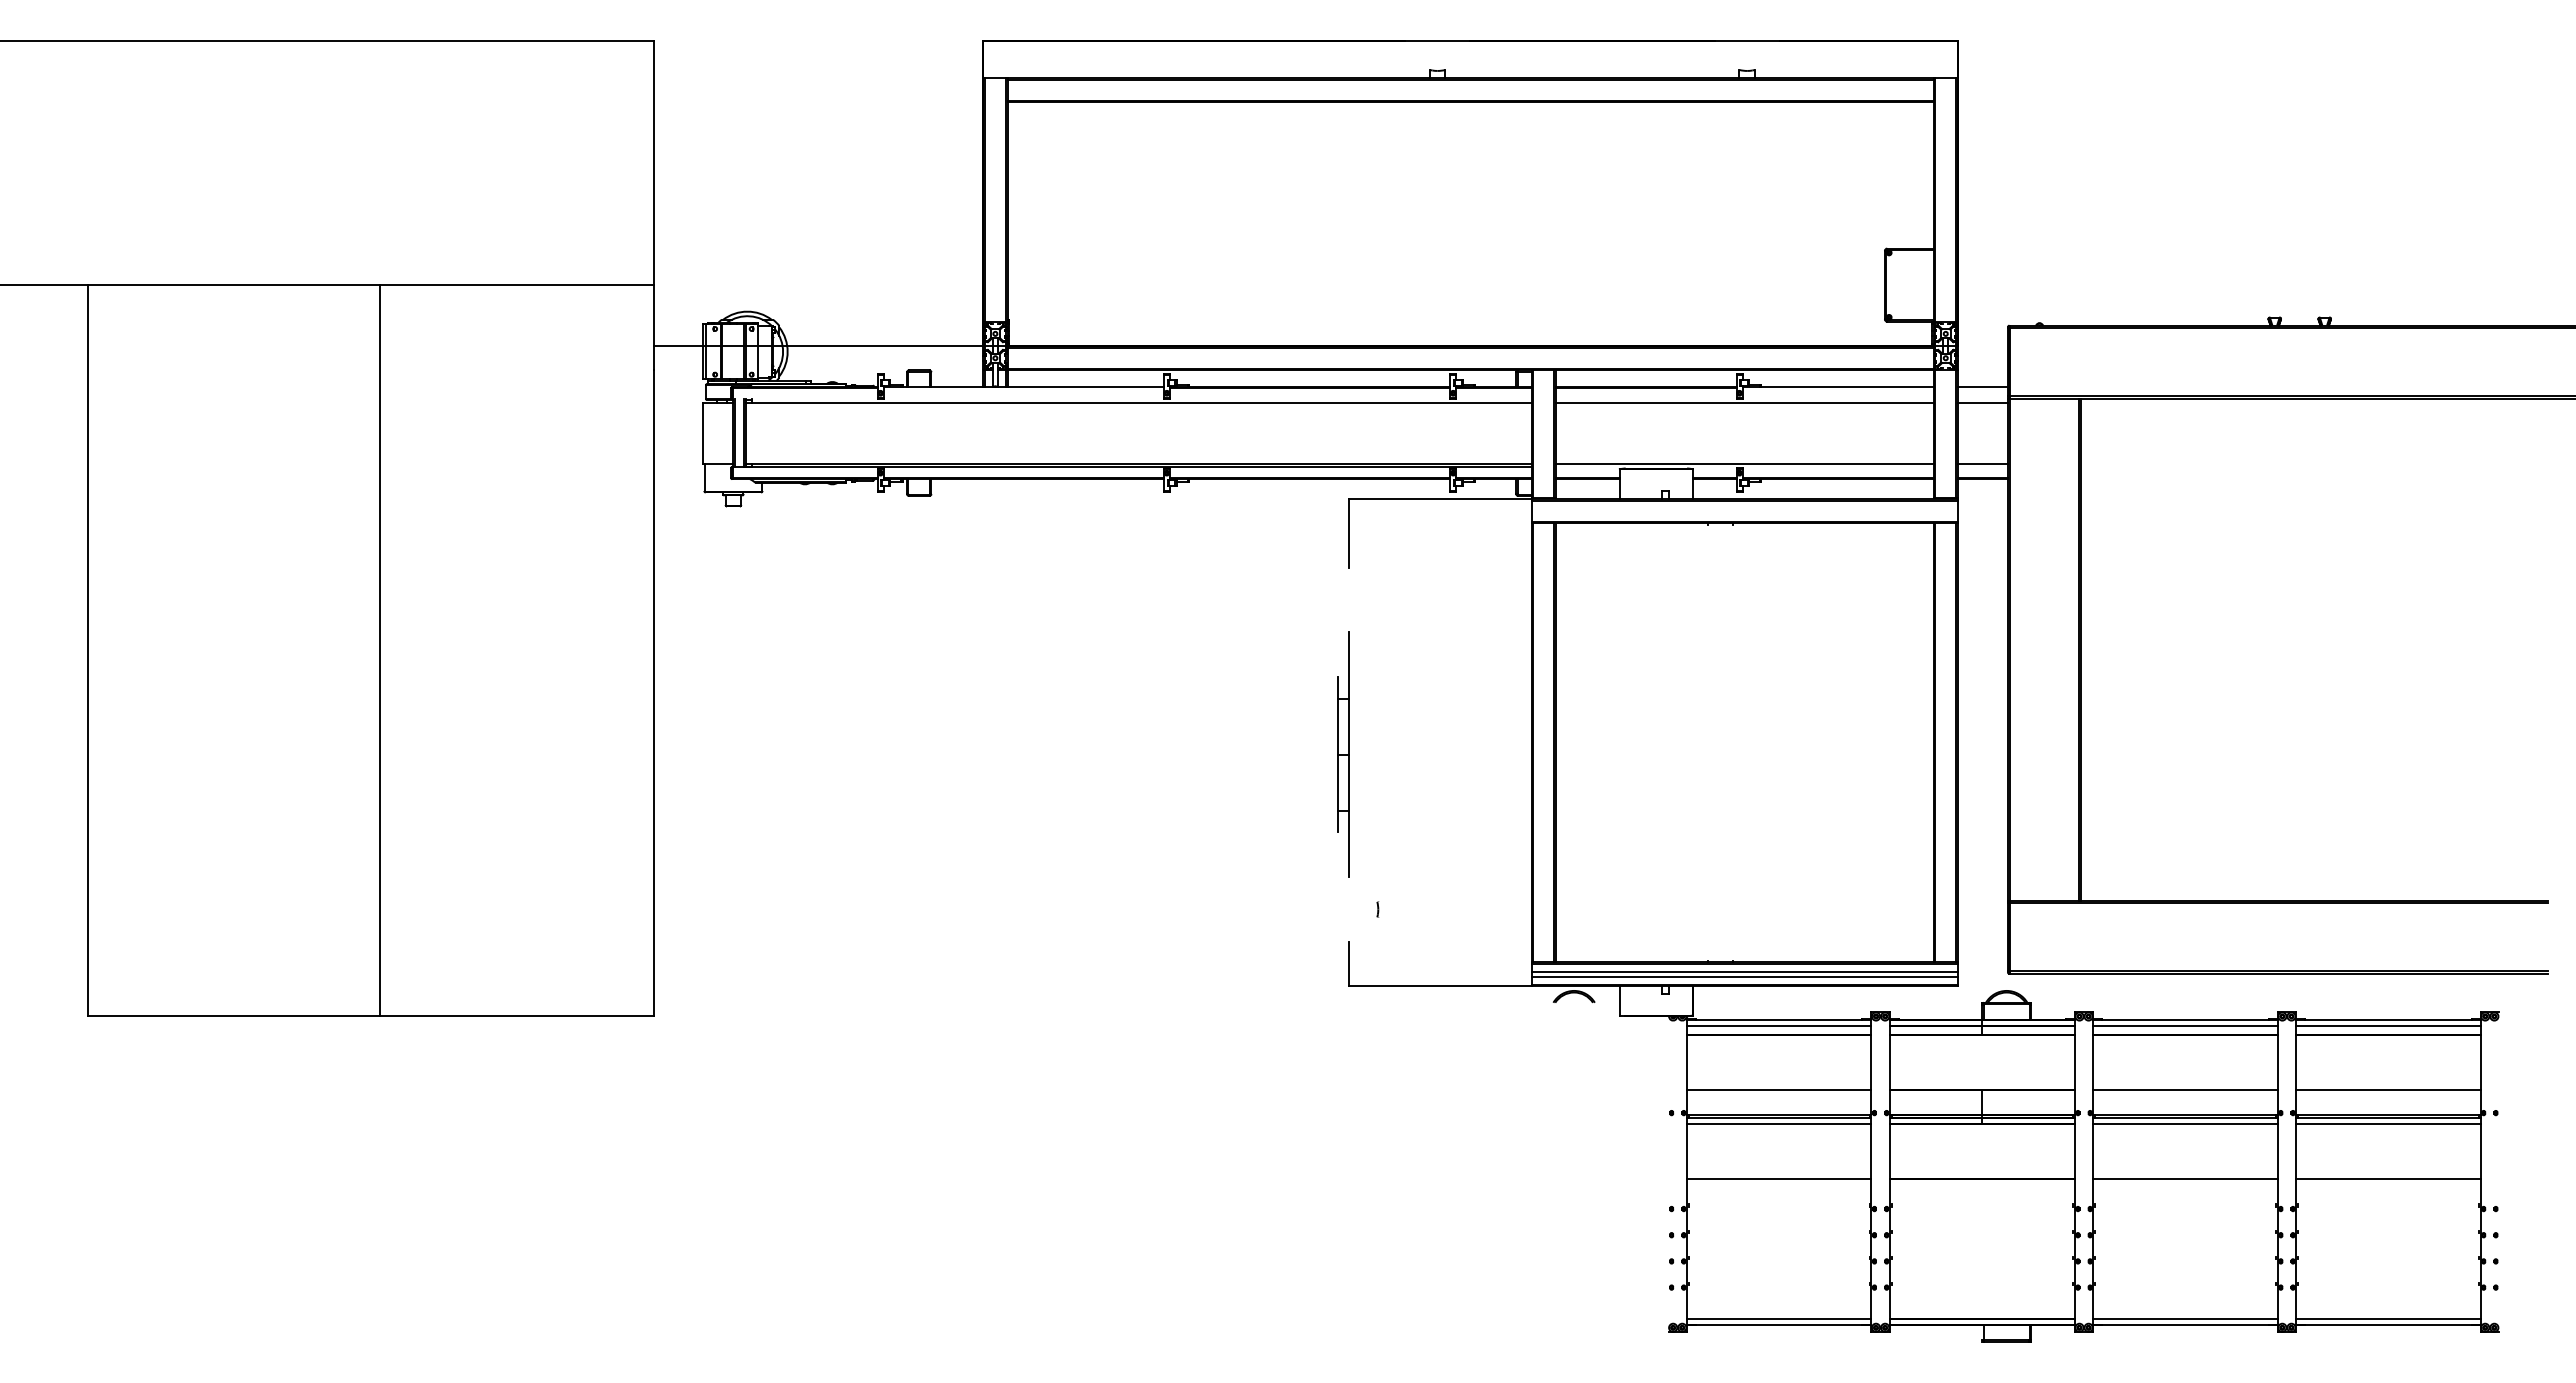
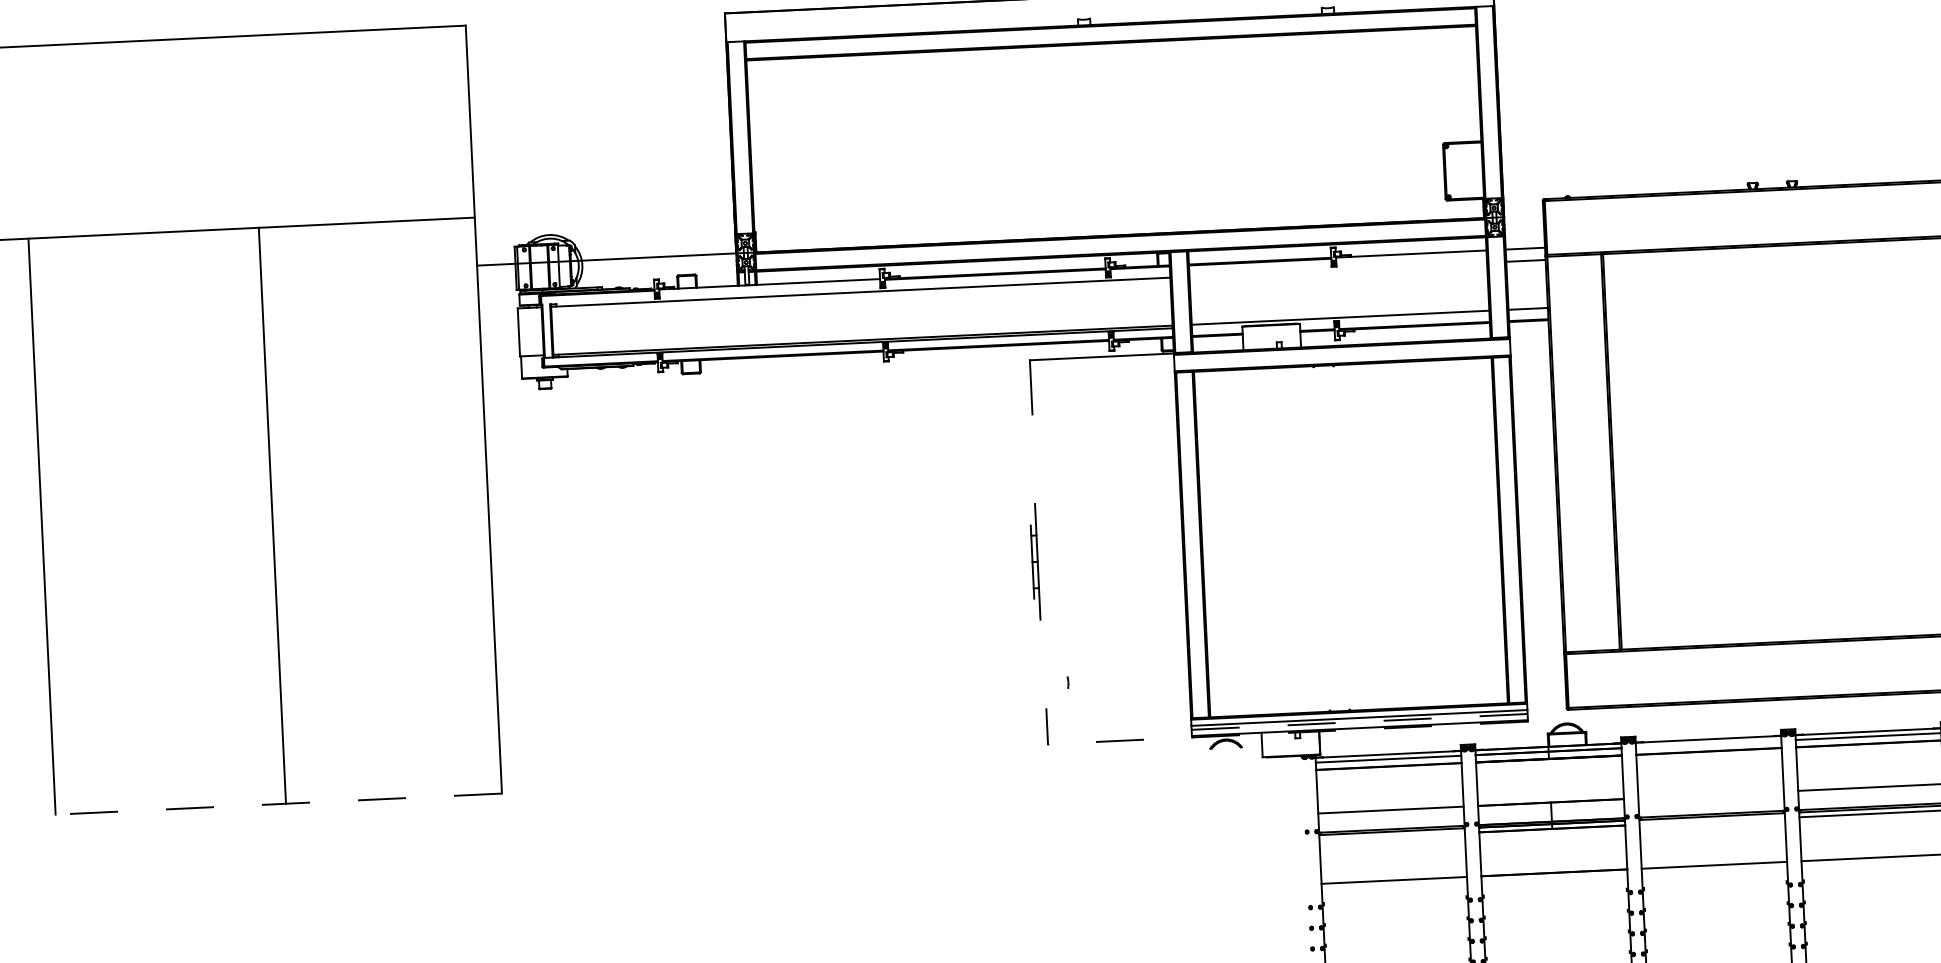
line: (1744, 402) -> (1338, 269), removed
part: (1343, 754) -> (1035, 561), size x0.6
line: (1744, 976) -> (1359, 721), solid -> dashed
line: (1653, 986) -> (1288, 733), solid -> dashed
line: (370, 1016) -> (278, 804), solid -> dashed
line: (2185, 1025) -> (1708, 744), removed
line: (2185, 1090) -> (1711, 795), removed
line: (1778, 1123) -> (1391, 836), removed
line: (2185, 1123) -> (1712, 821), removed

